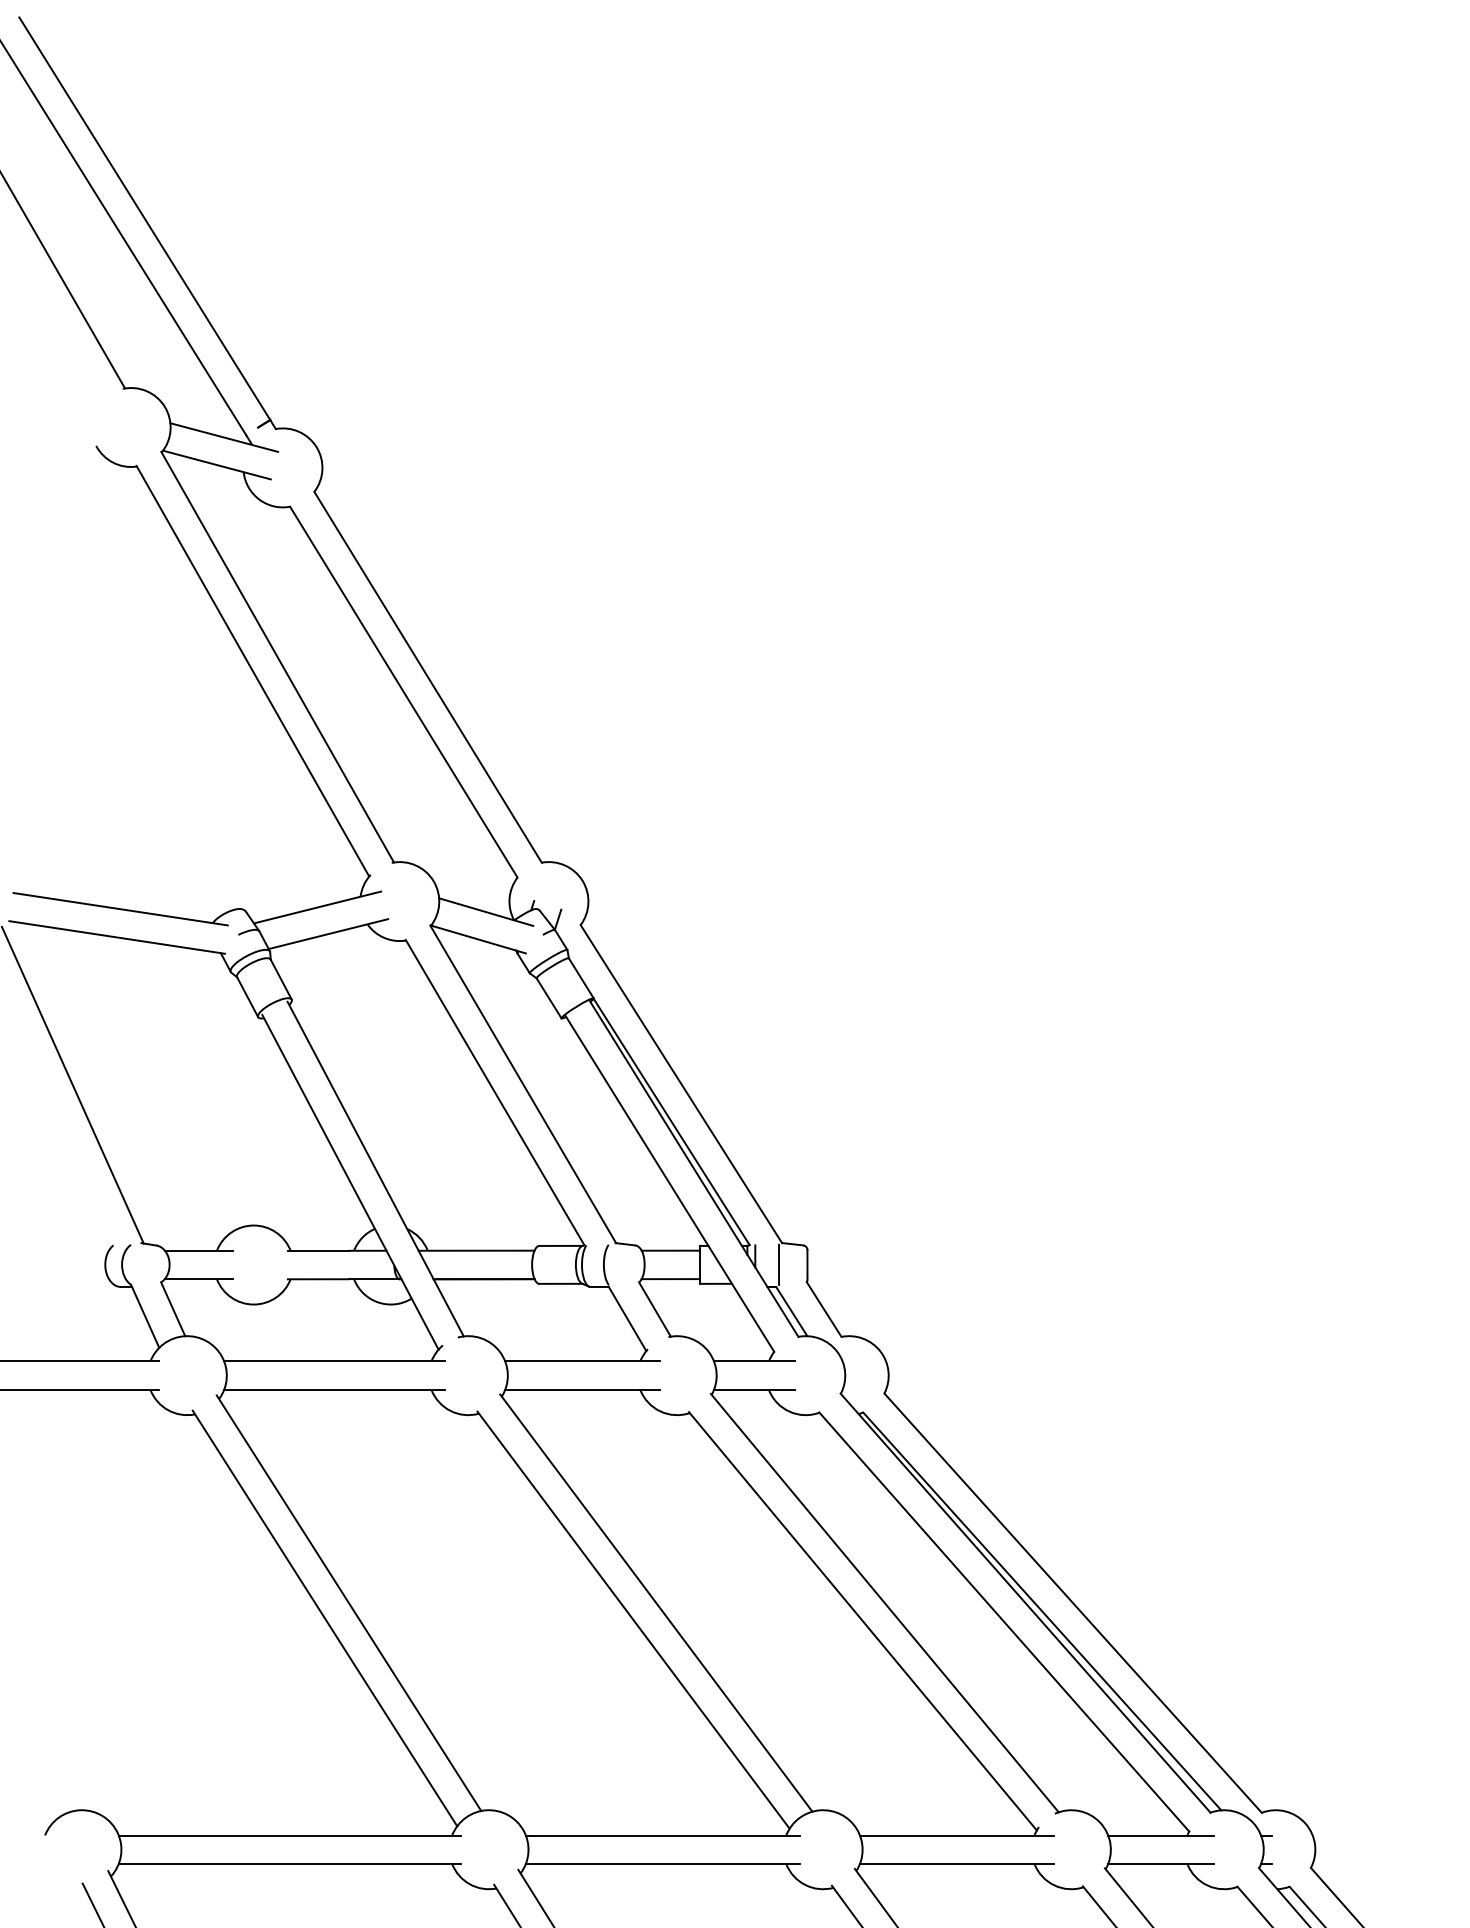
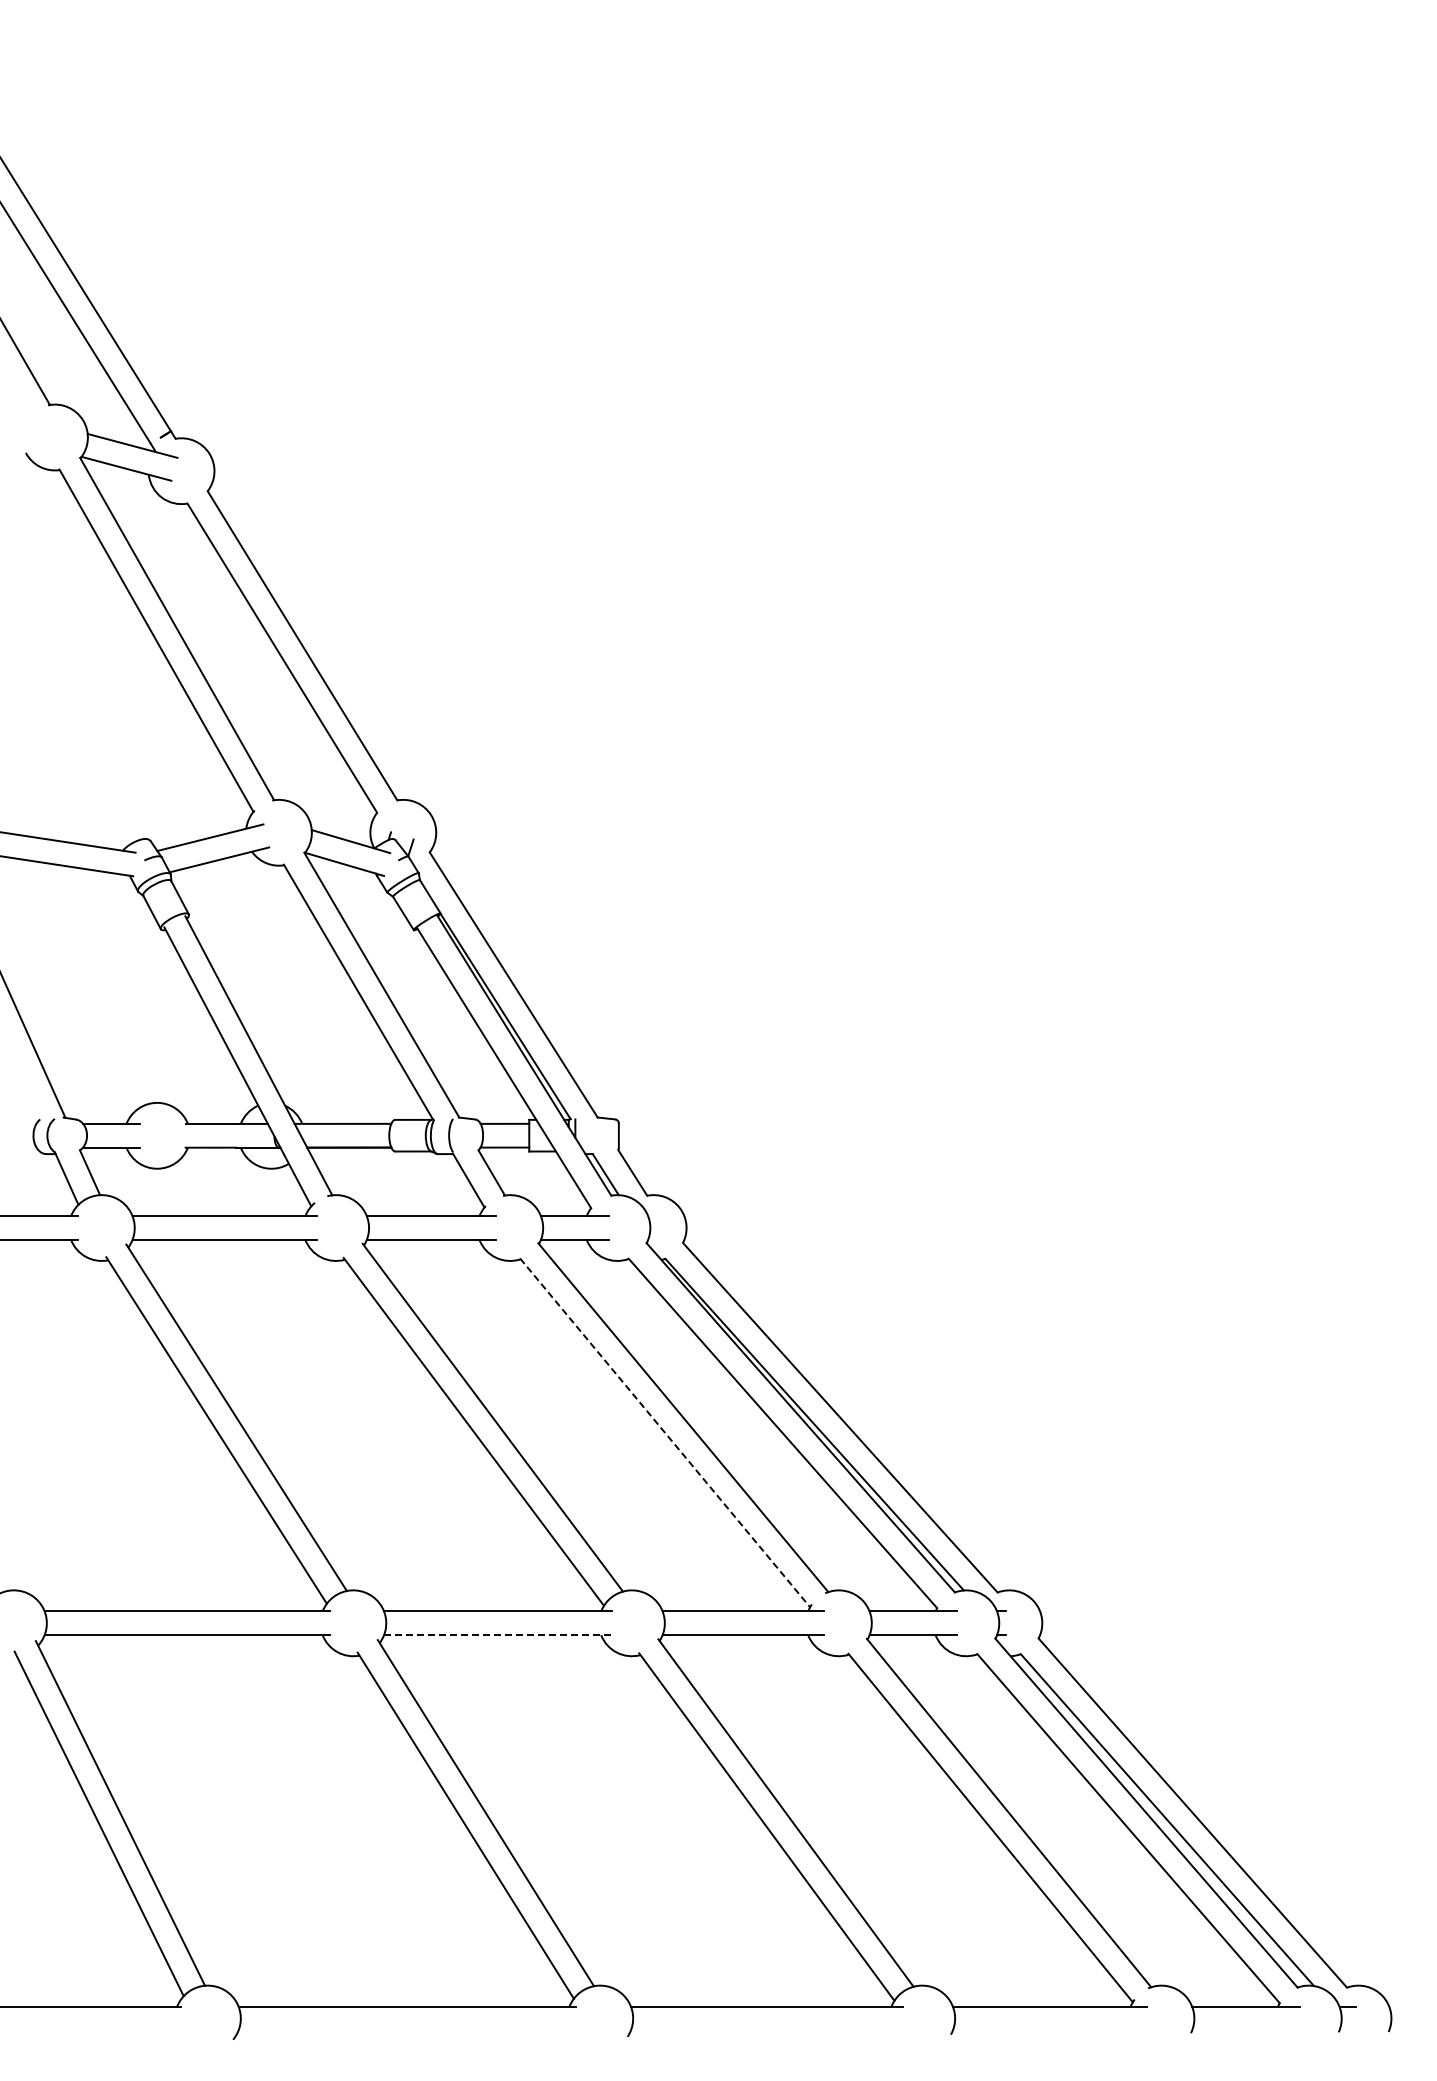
line: (779, 1264) -> (595, 1135), removed
line: (863, 1620) -> (665, 1432), solid -> dashed
line: (663, 1864) -> (498, 1635), solid -> dashed

